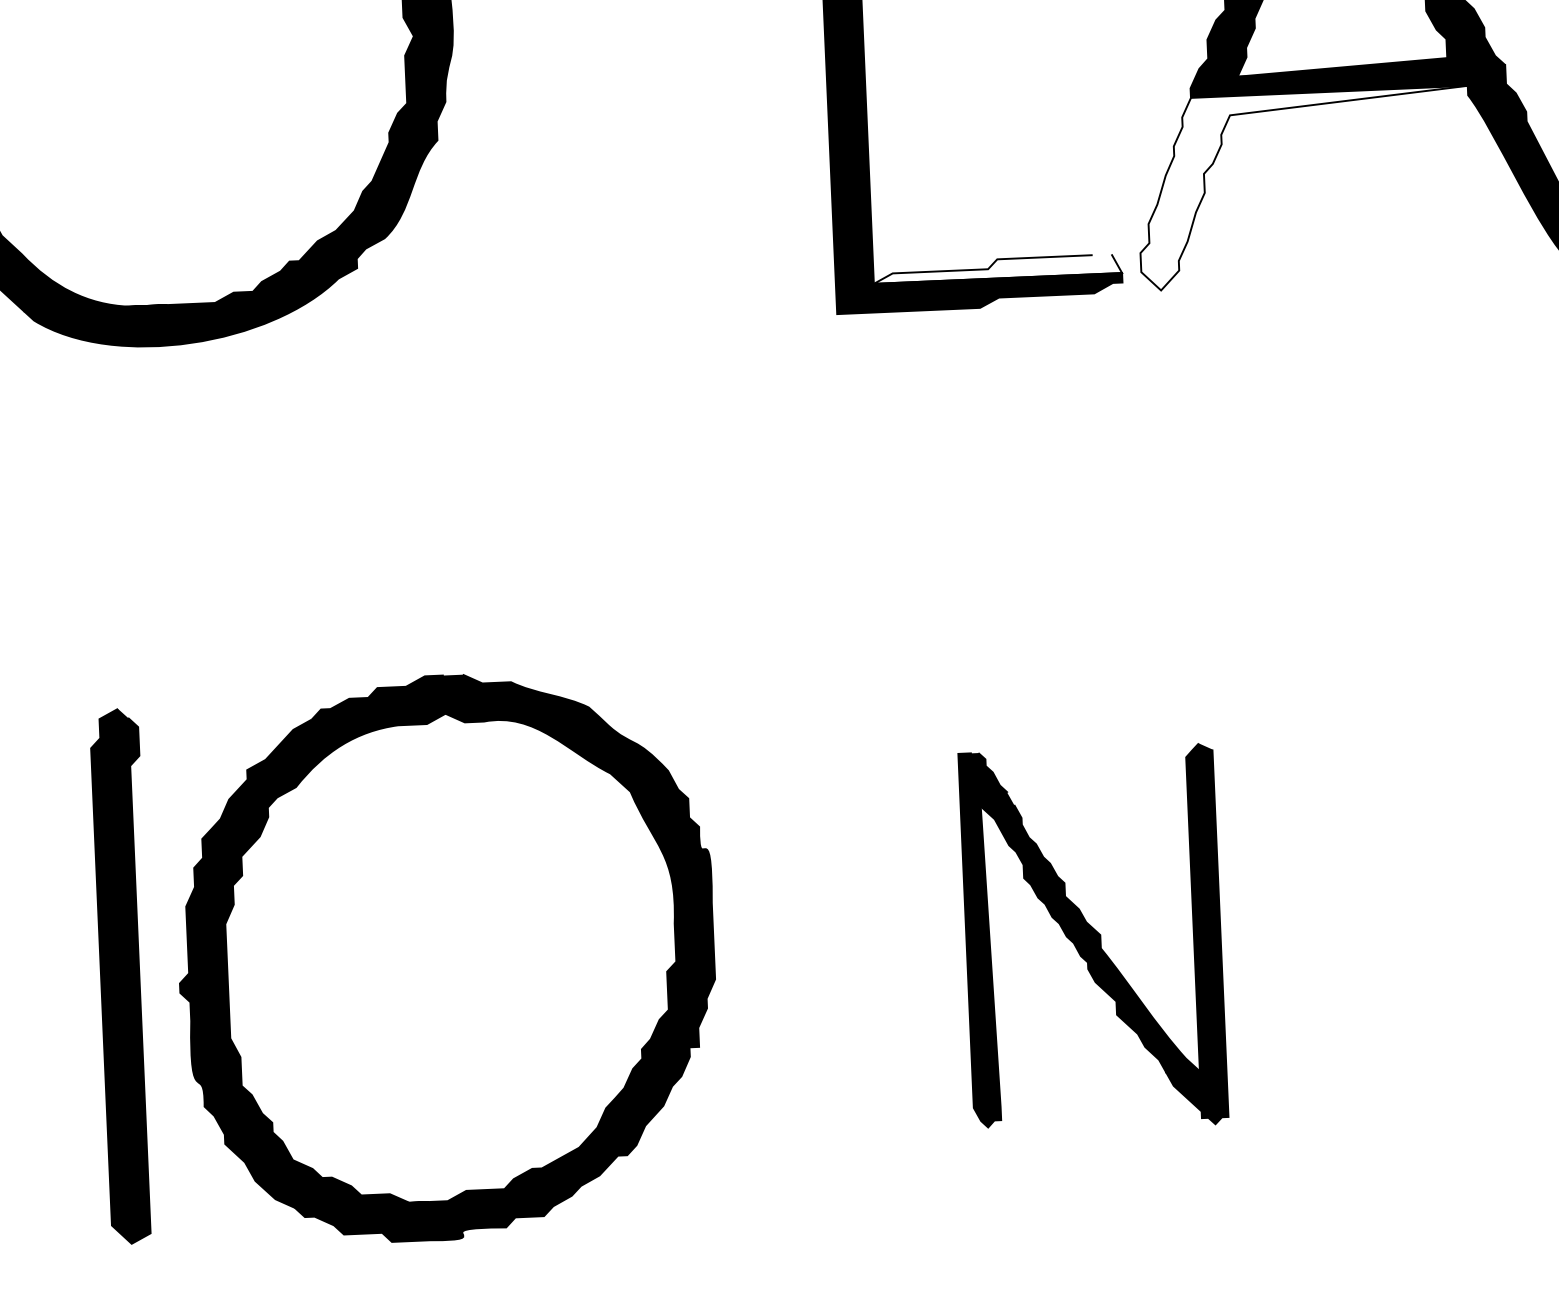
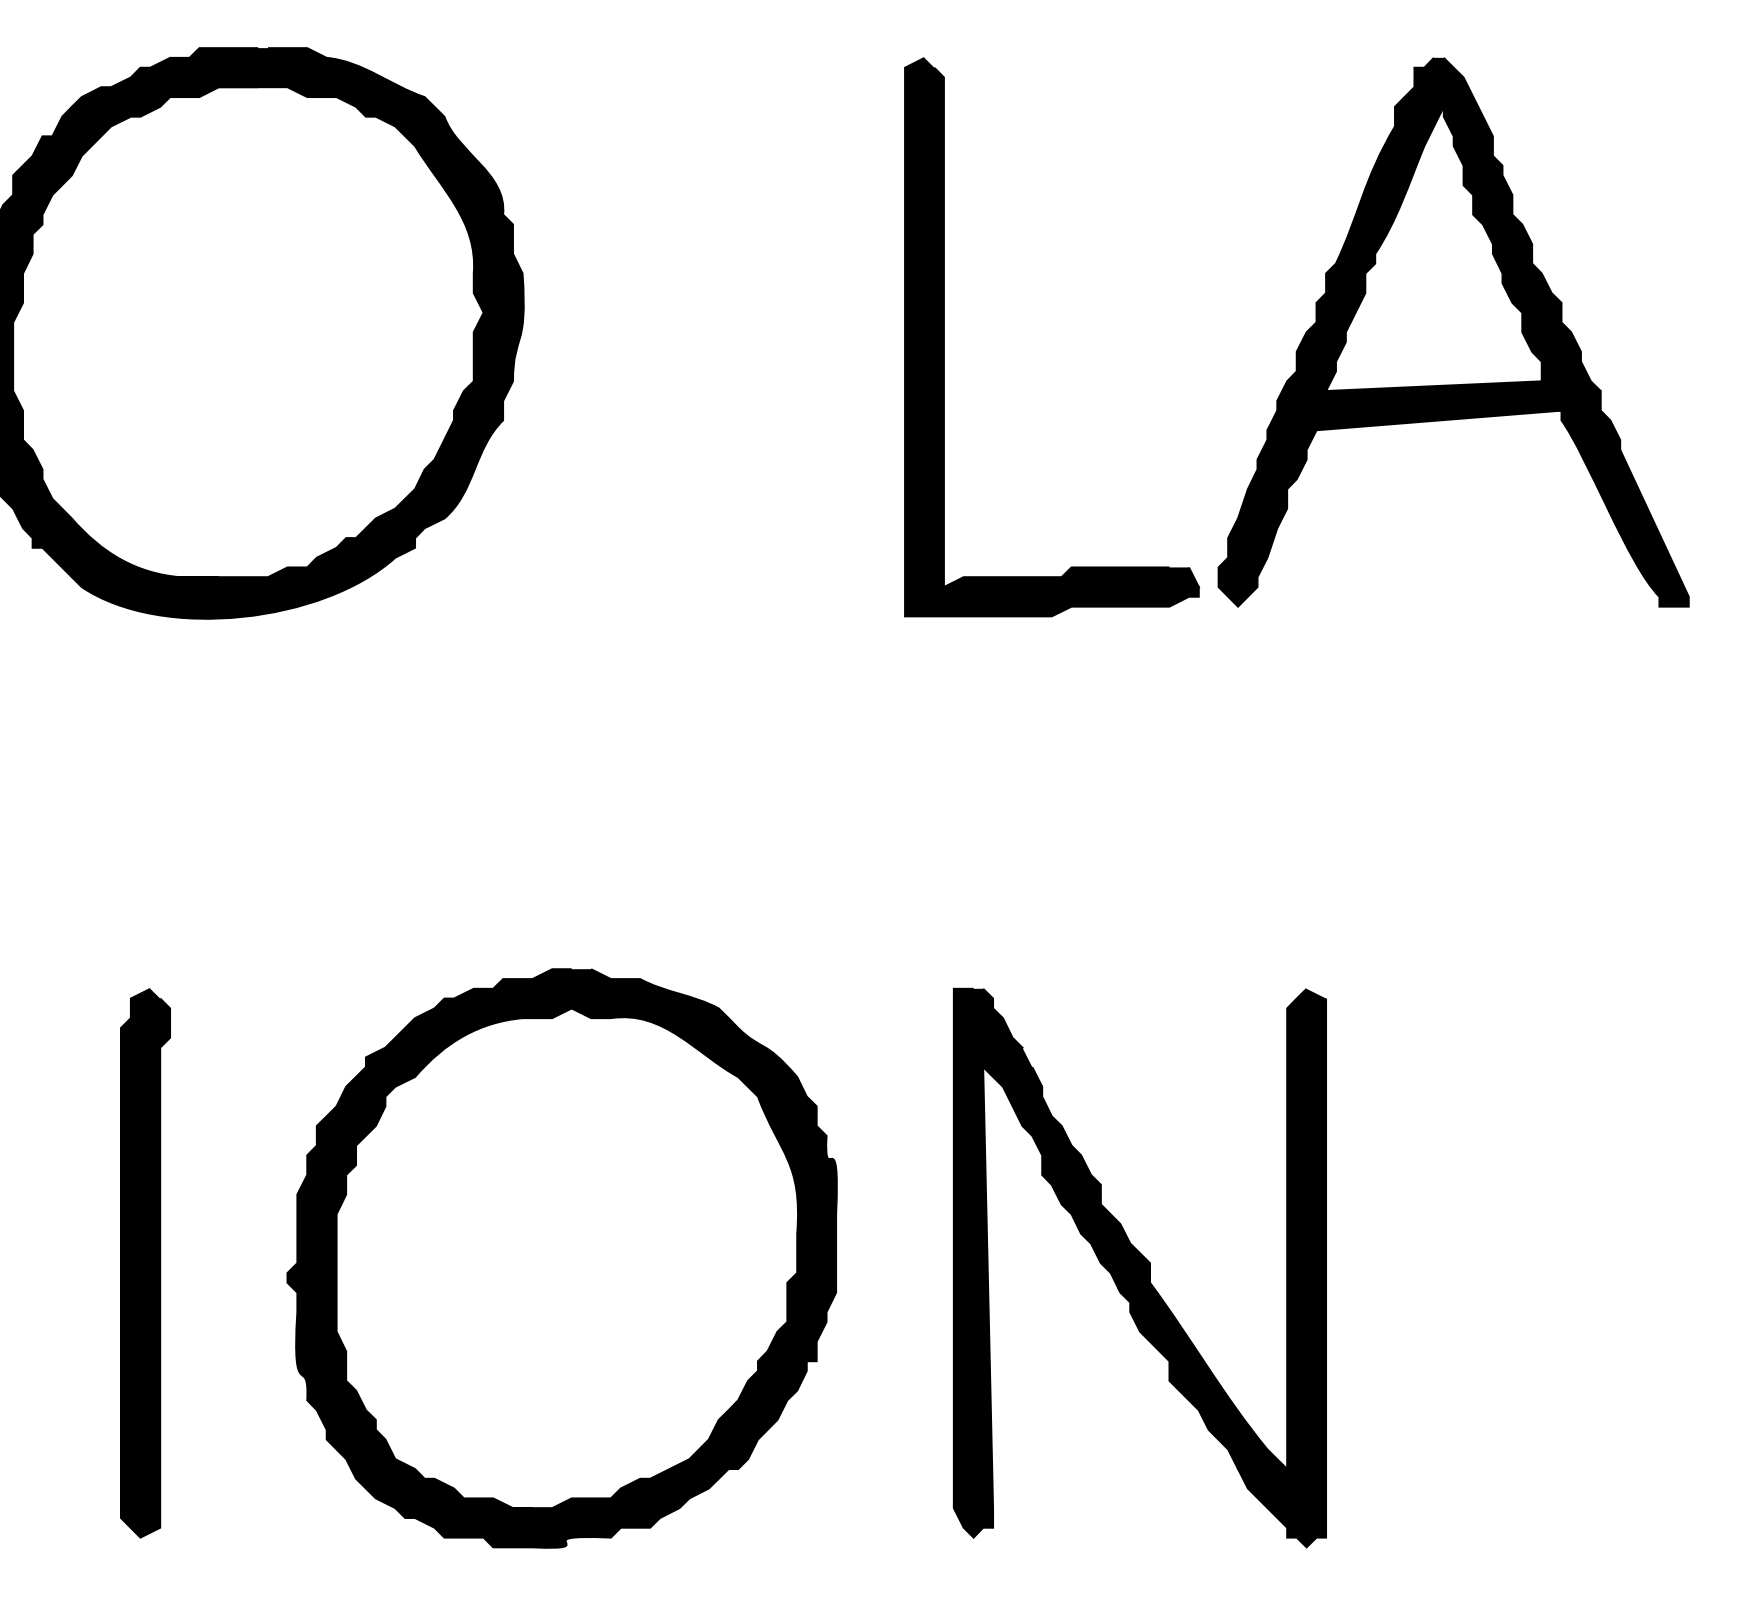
fill: (1304, 188) -> (1389, 508), added
fill: (996, 269) -> (1070, 577), added
part: (1093, 938) -> (1139, 1267), size x1.43
part: (446, 957) -> (561, 1258), moved

